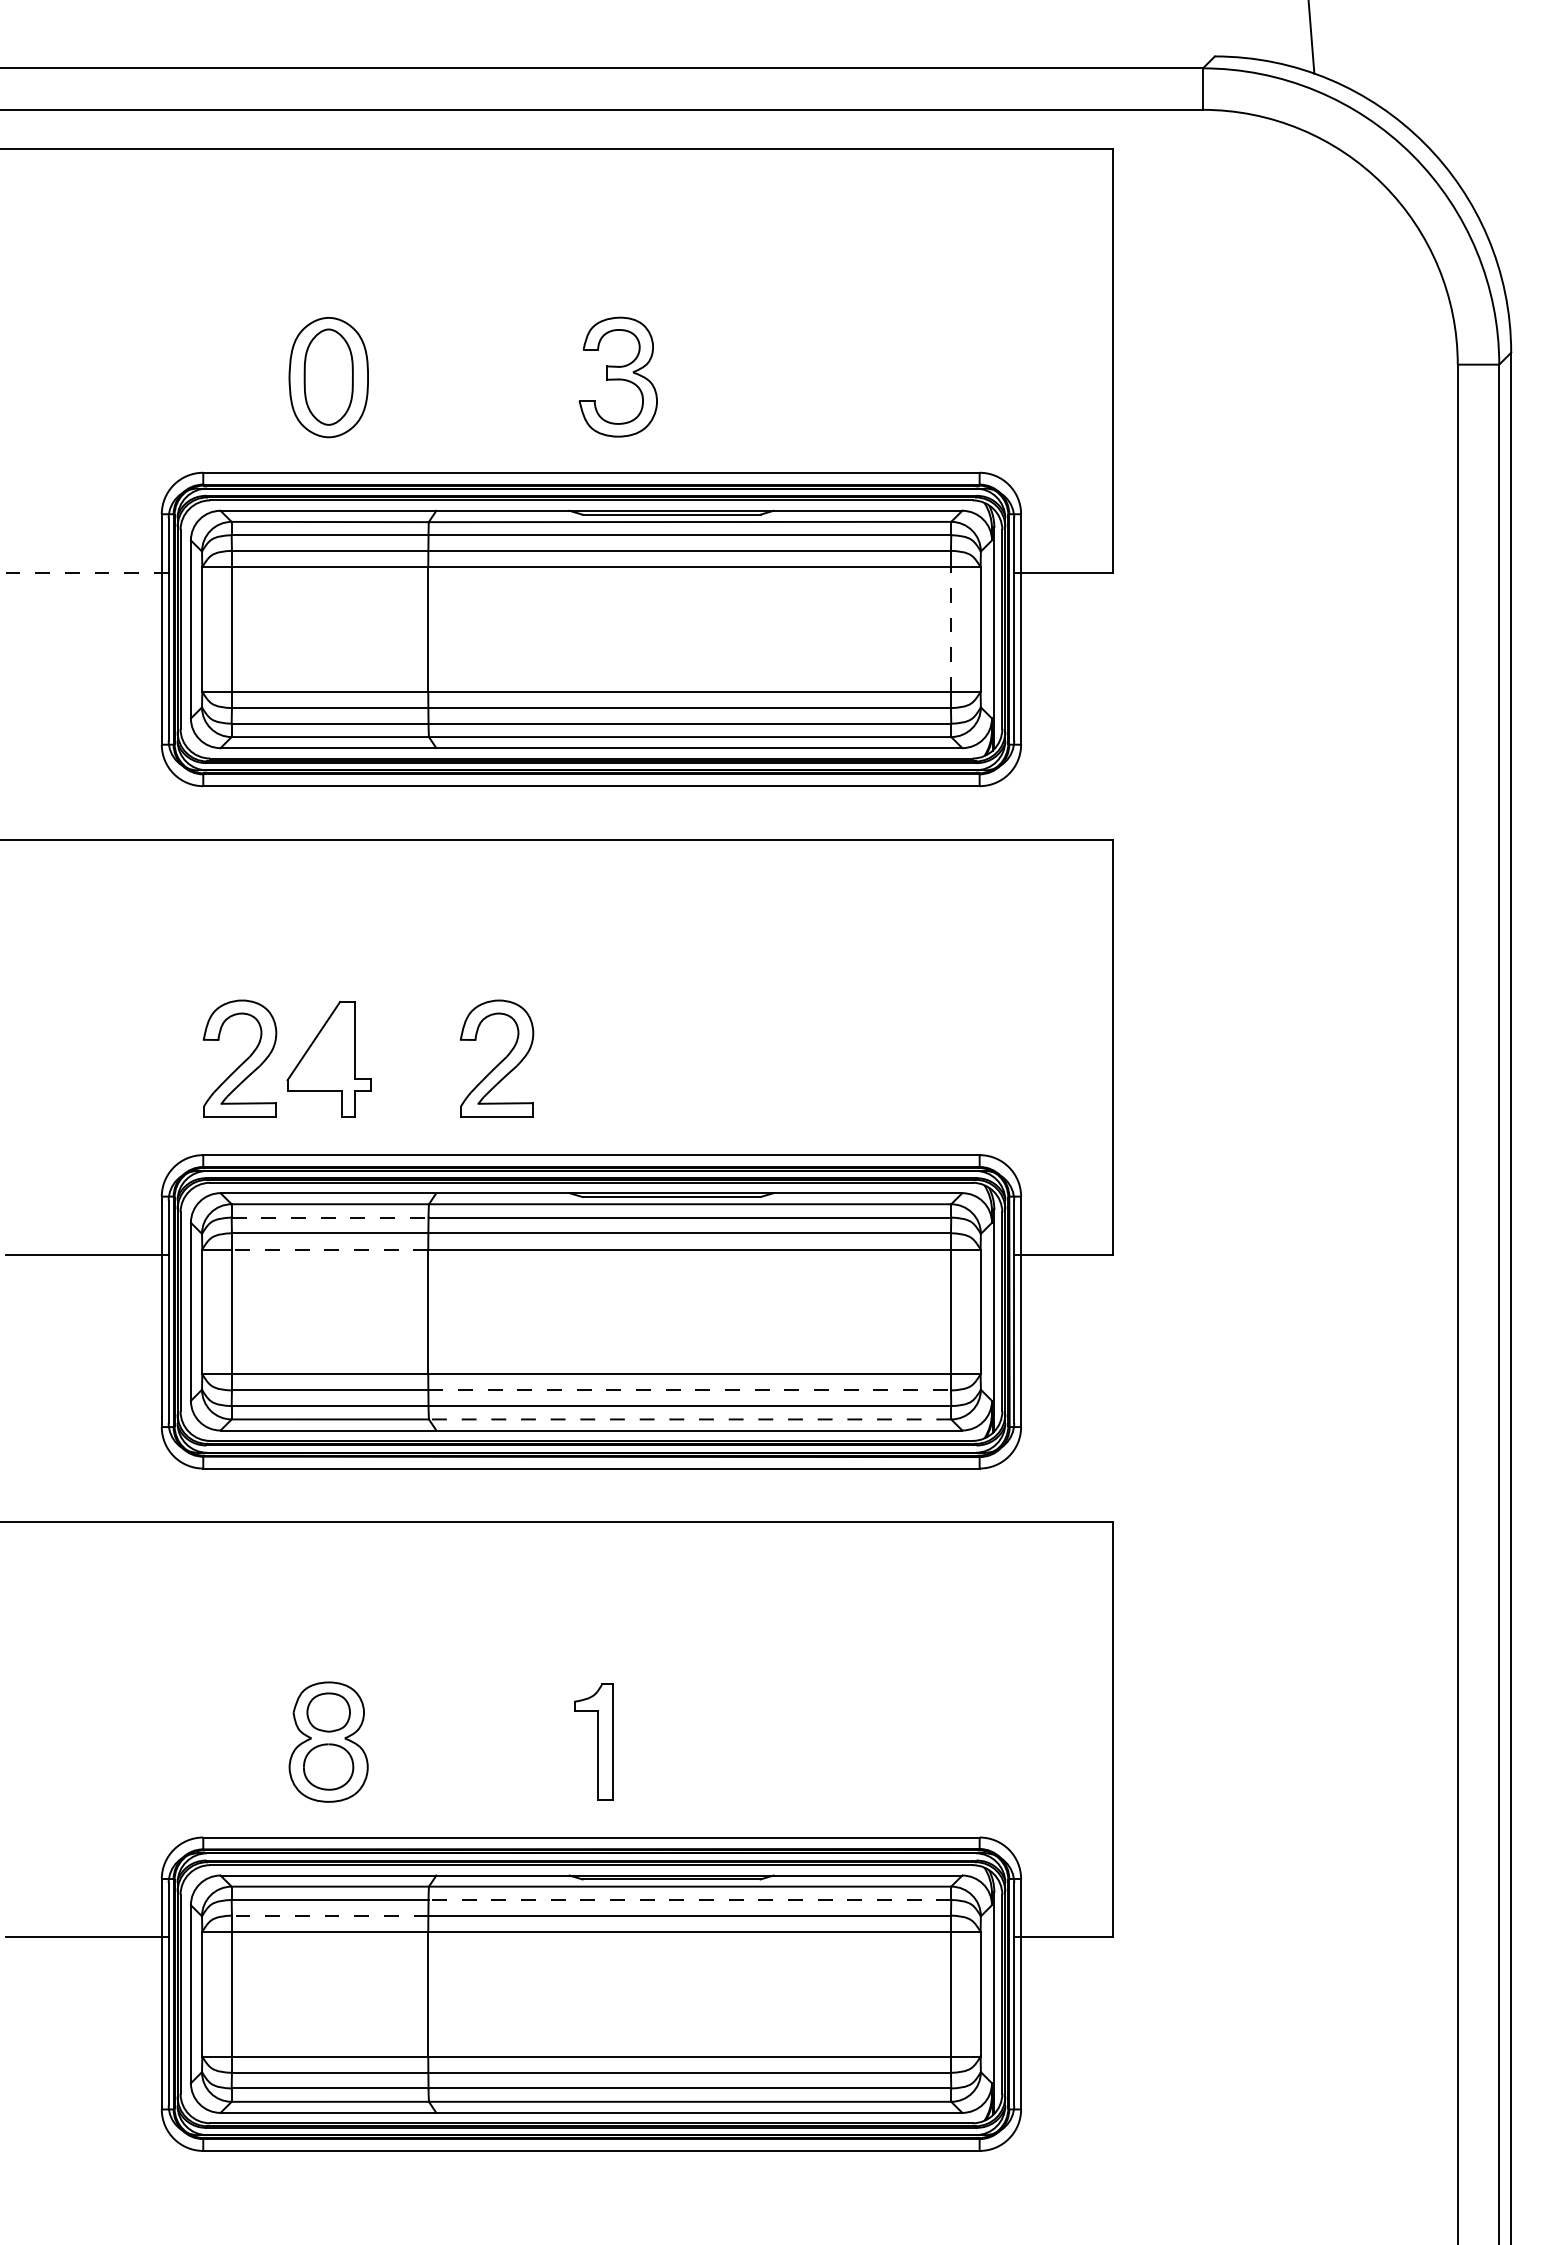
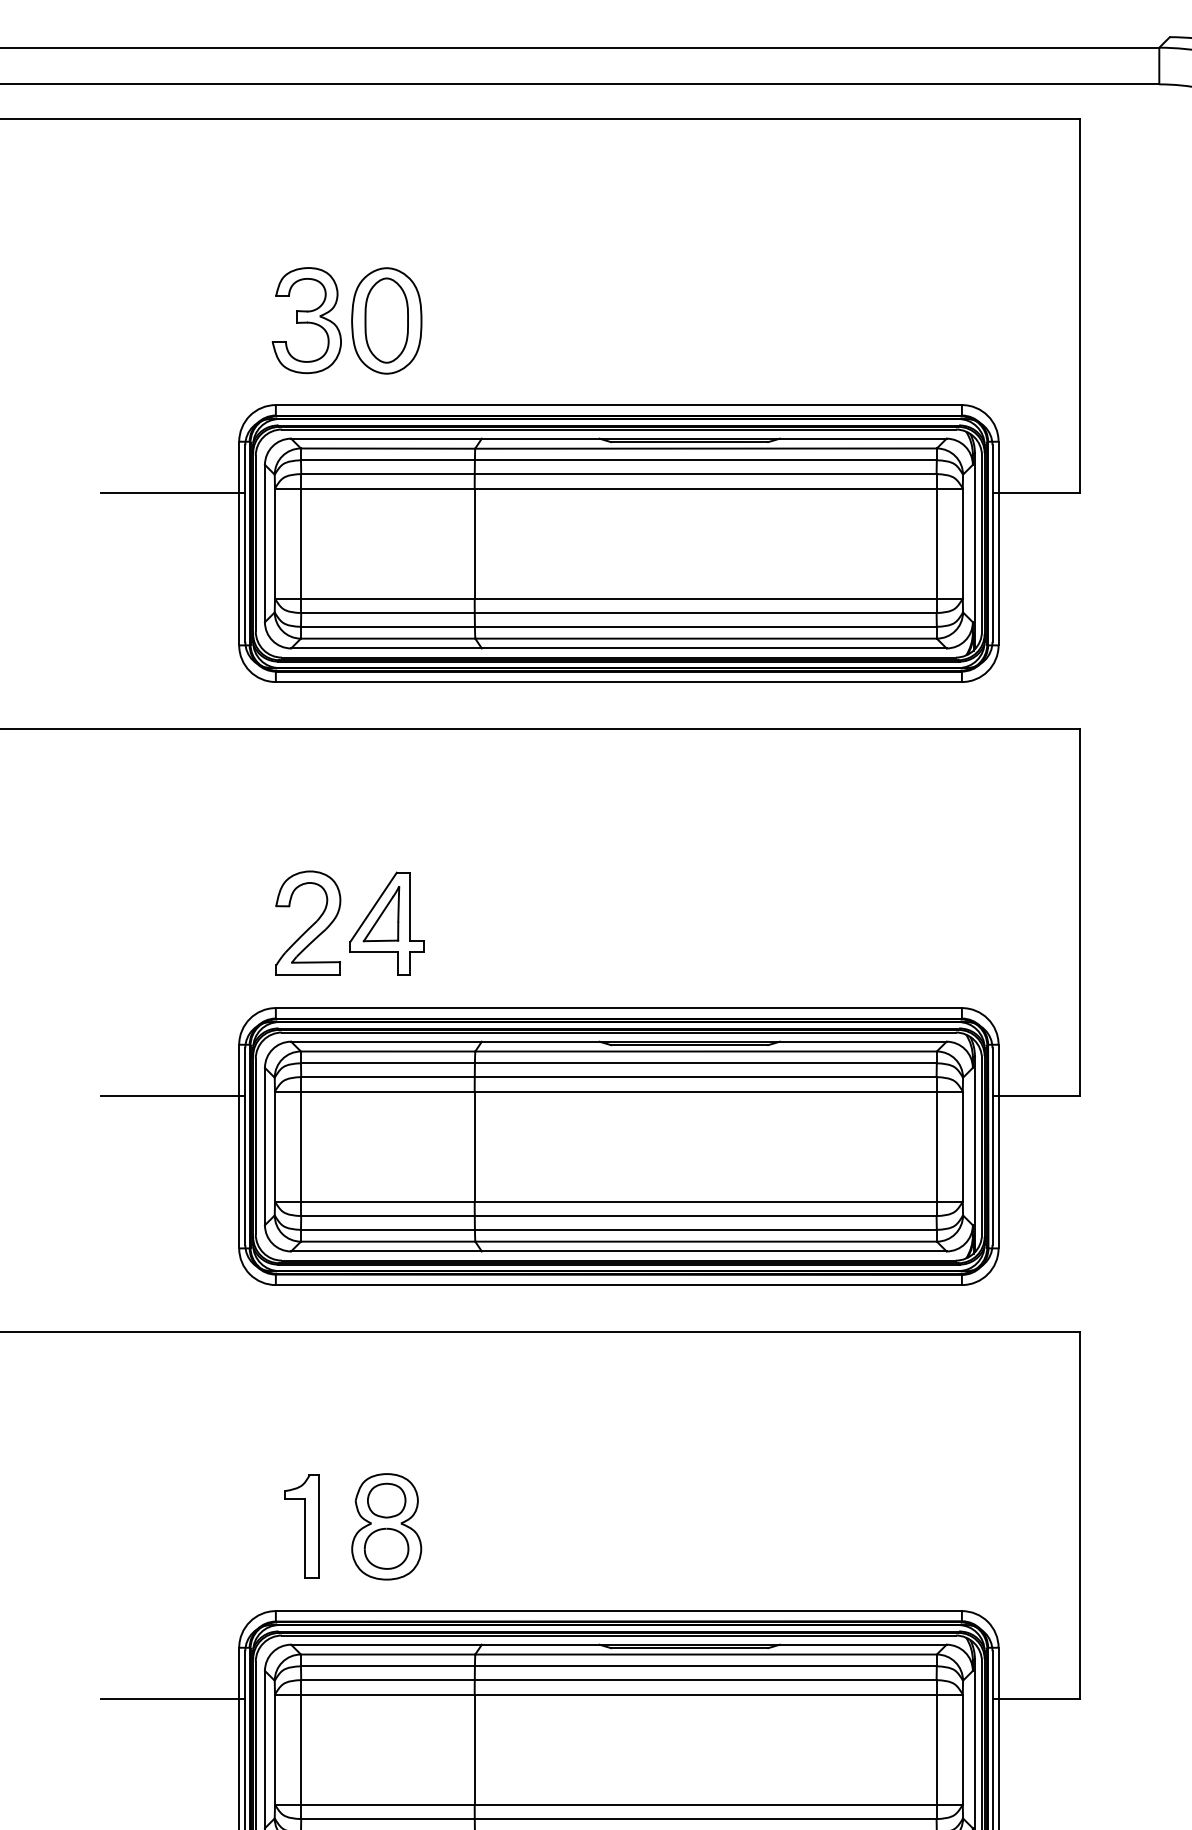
part: (617, 376) -> (306, 320), moved
line: (87, 572) -> (173, 493), dashed -> solid
line: (950, 628) -> (936, 542), dashed -> solid
part: (322, 1048) -> (381, 913), added
part: (496, 1058) -> (534, 922), removed
line: (330, 1217) -> (388, 1063), dashed -> solid
line: (329, 1249) -> (387, 1091), dashed -> solid
line: (690, 1390) -> (706, 1216), dashed -> solid
line: (689, 1419) -> (705, 1241), dashed -> solid
part: (593, 1741) -> (301, 1526), moved
line: (689, 1899) -> (705, 1665), dashed -> solid
line: (329, 1915) -> (387, 1680), dashed -> solid

